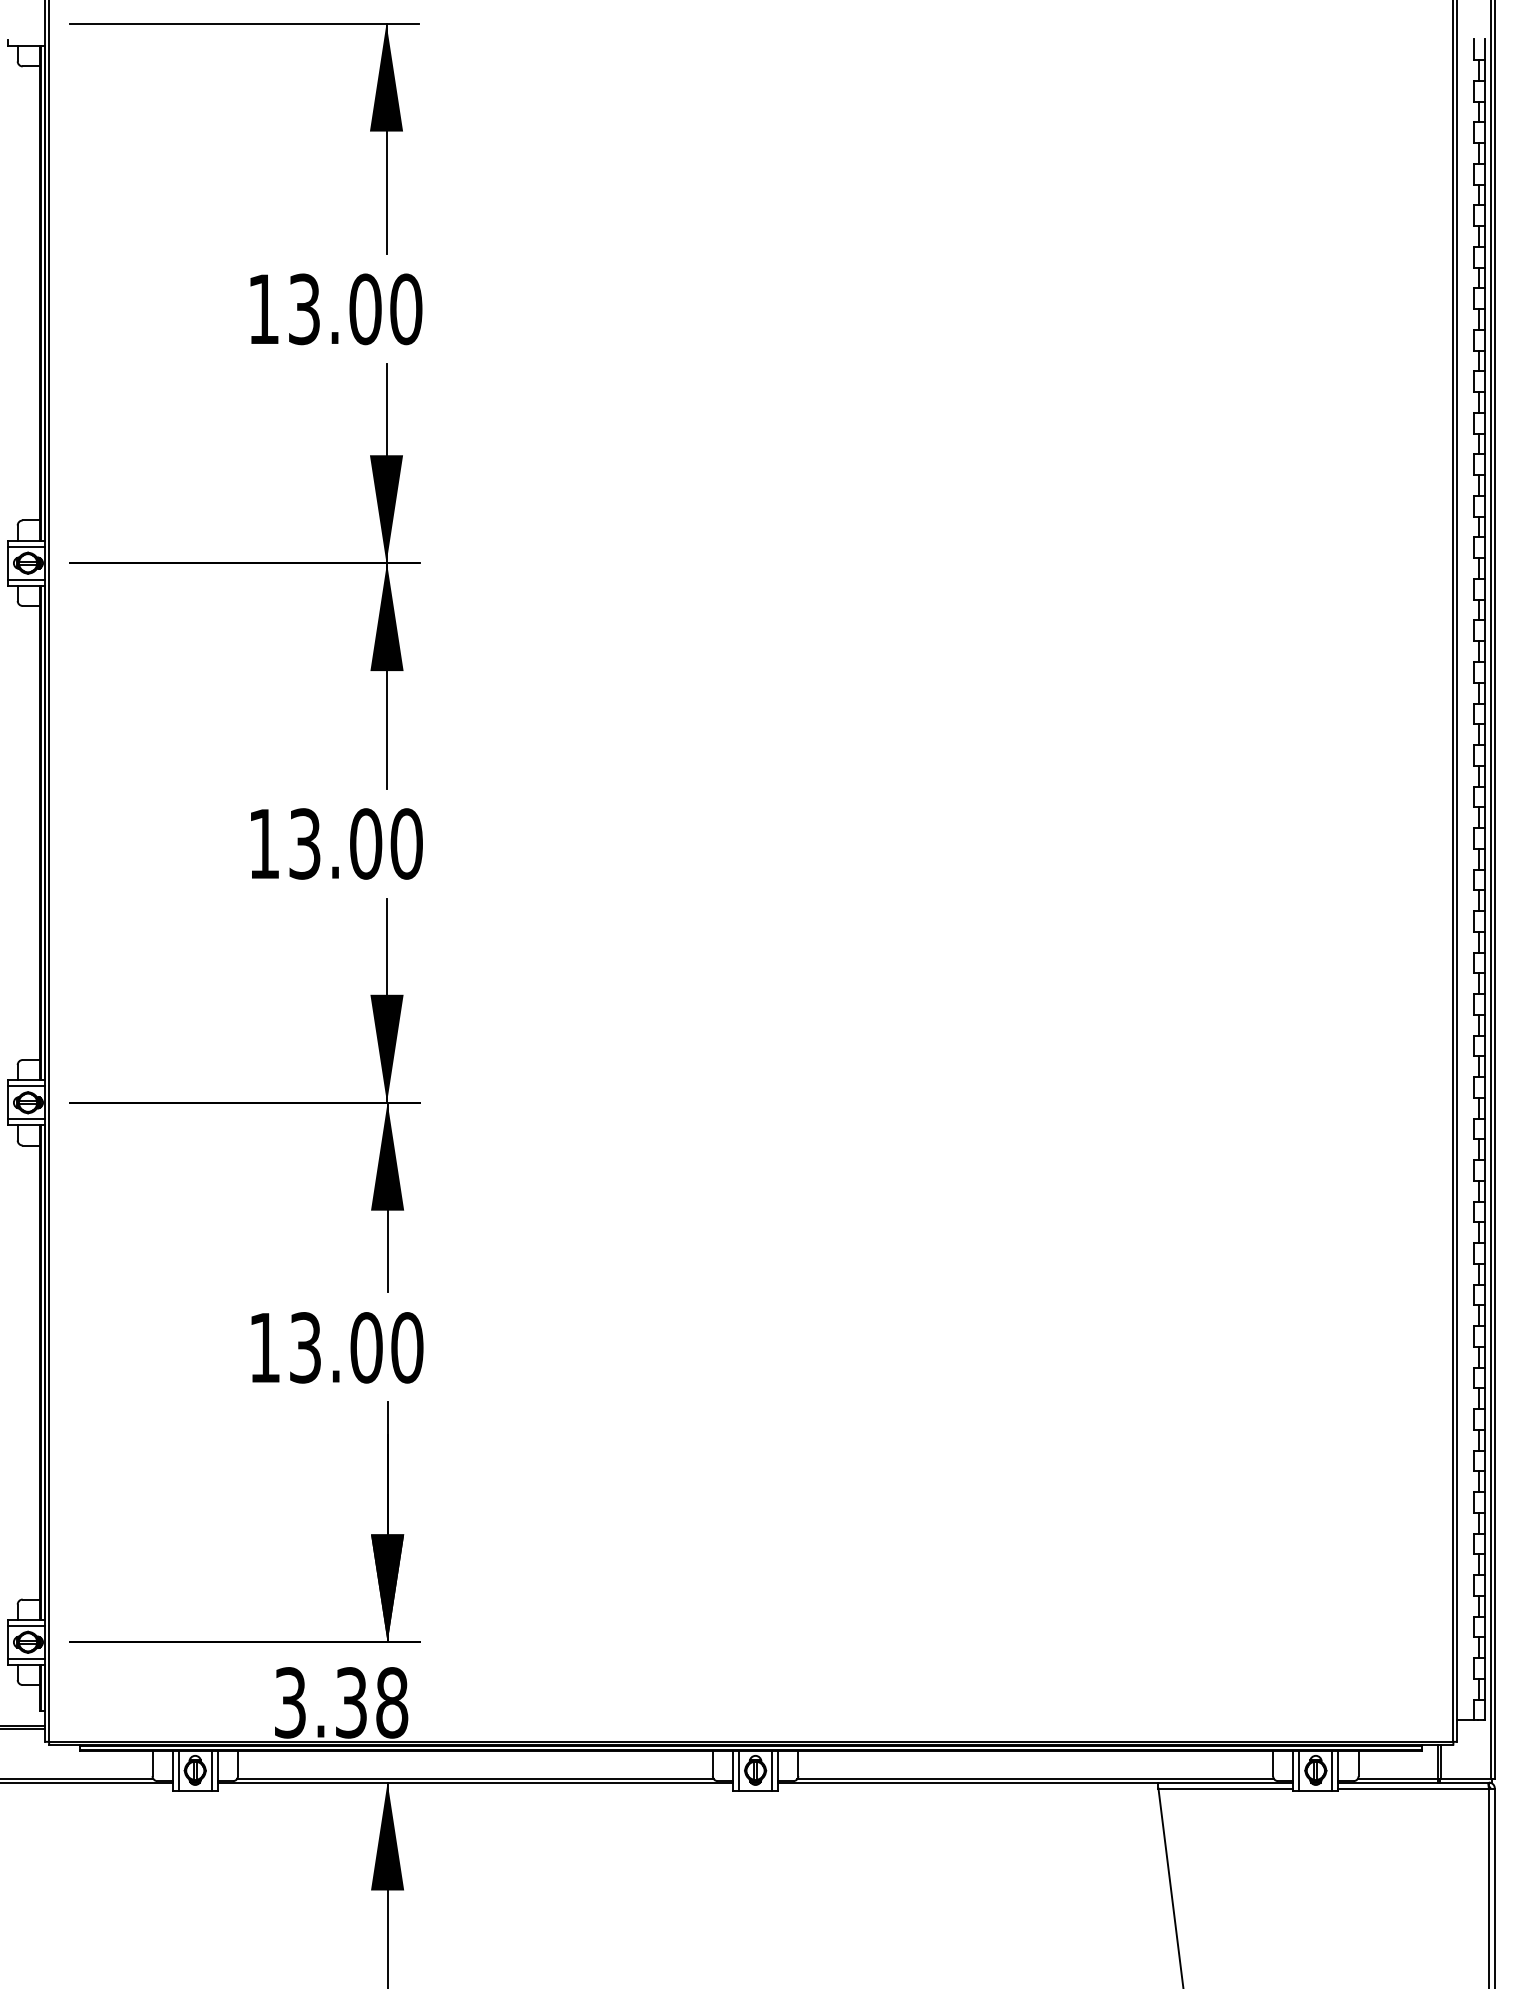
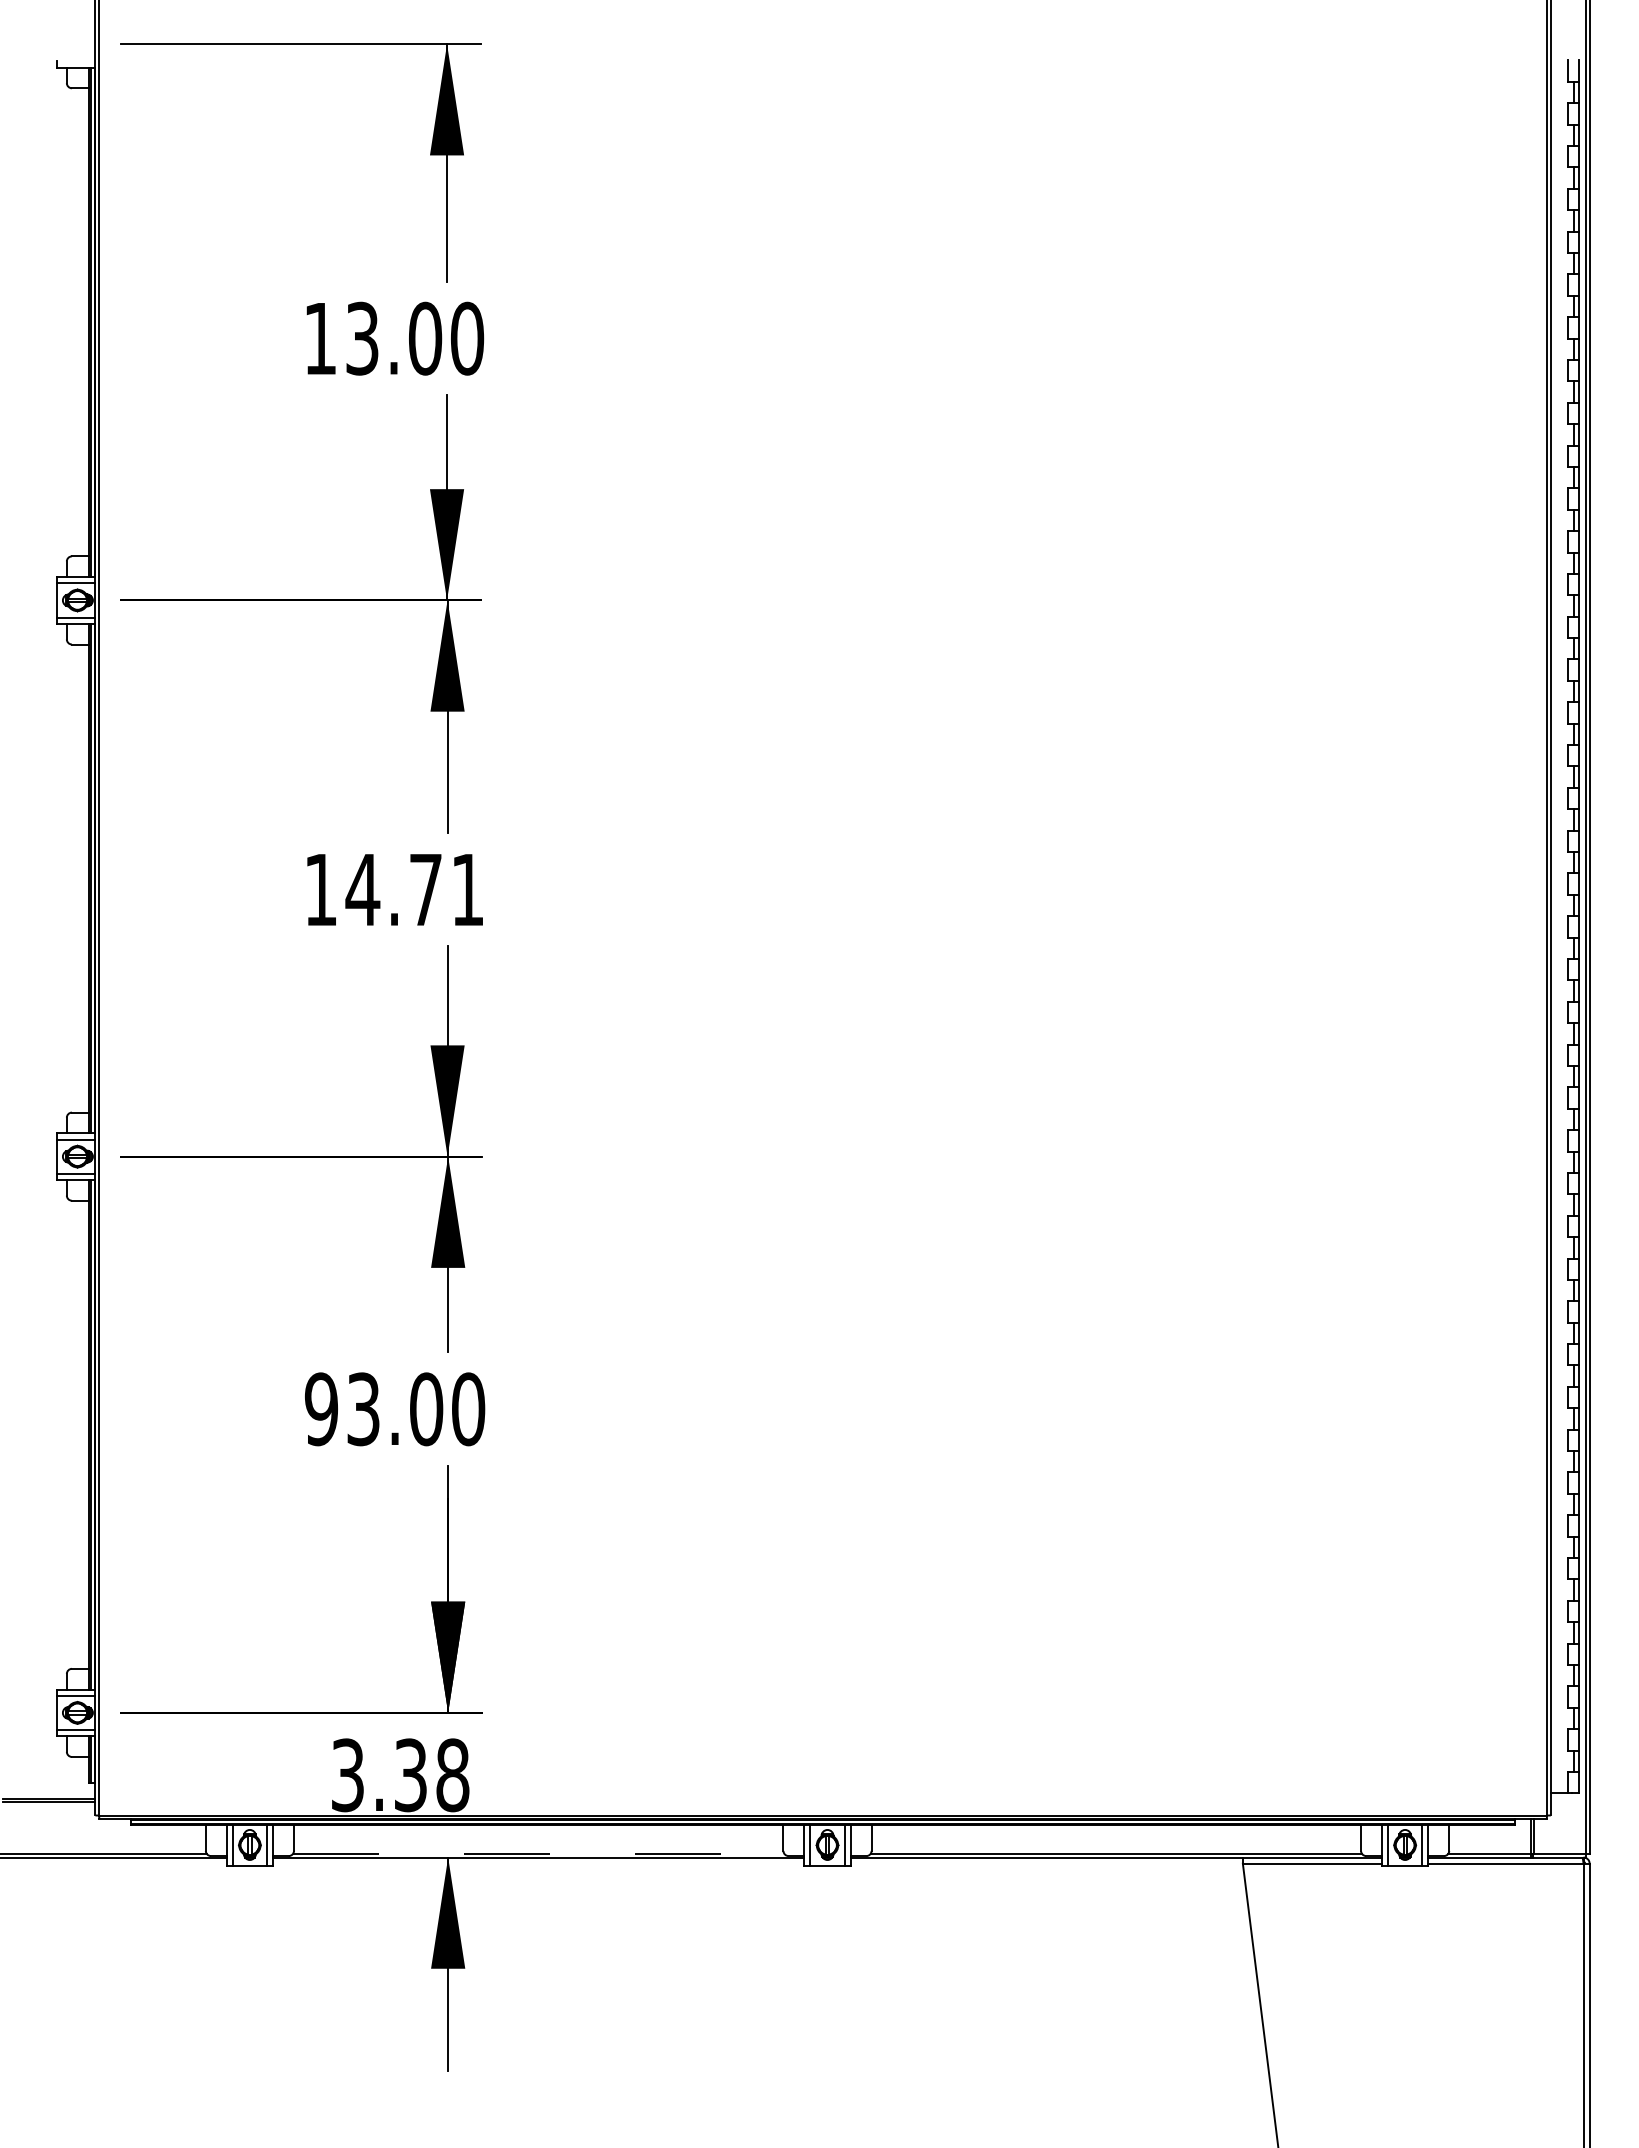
text: (354, 843) -> (414, 889), 13.00 -> 14.71
text: (263, 1348) -> (320, 1409), 13.00 -> 93.00
line: (475, 1778) -> (538, 1853), solid -> dashed

